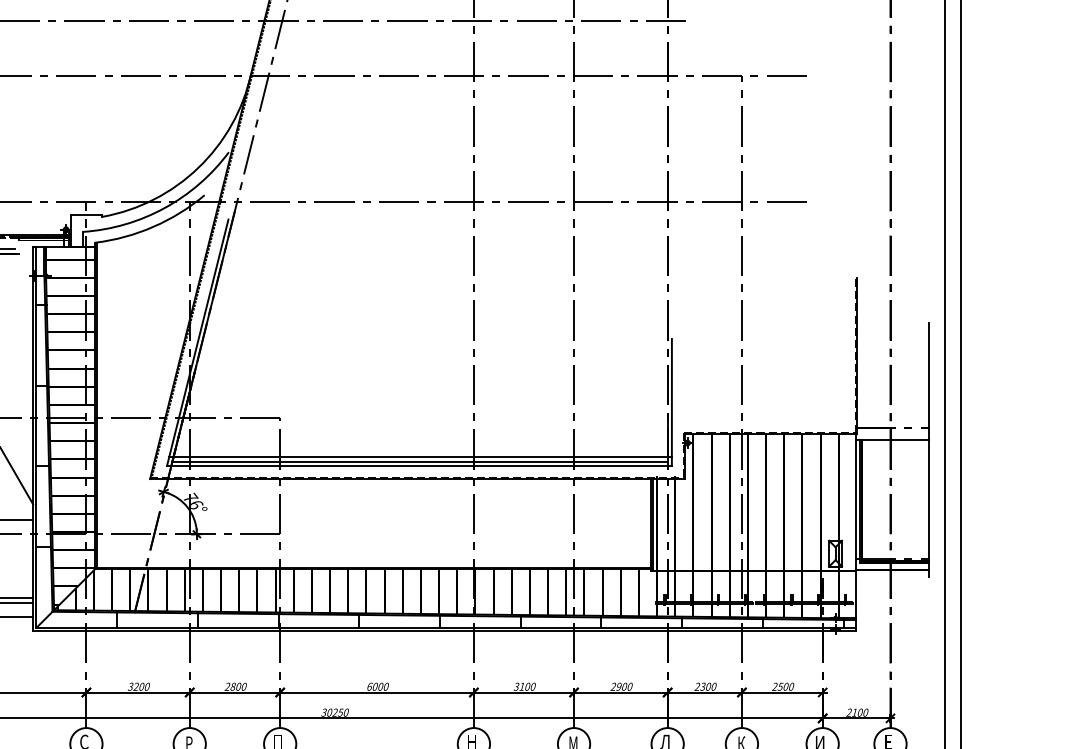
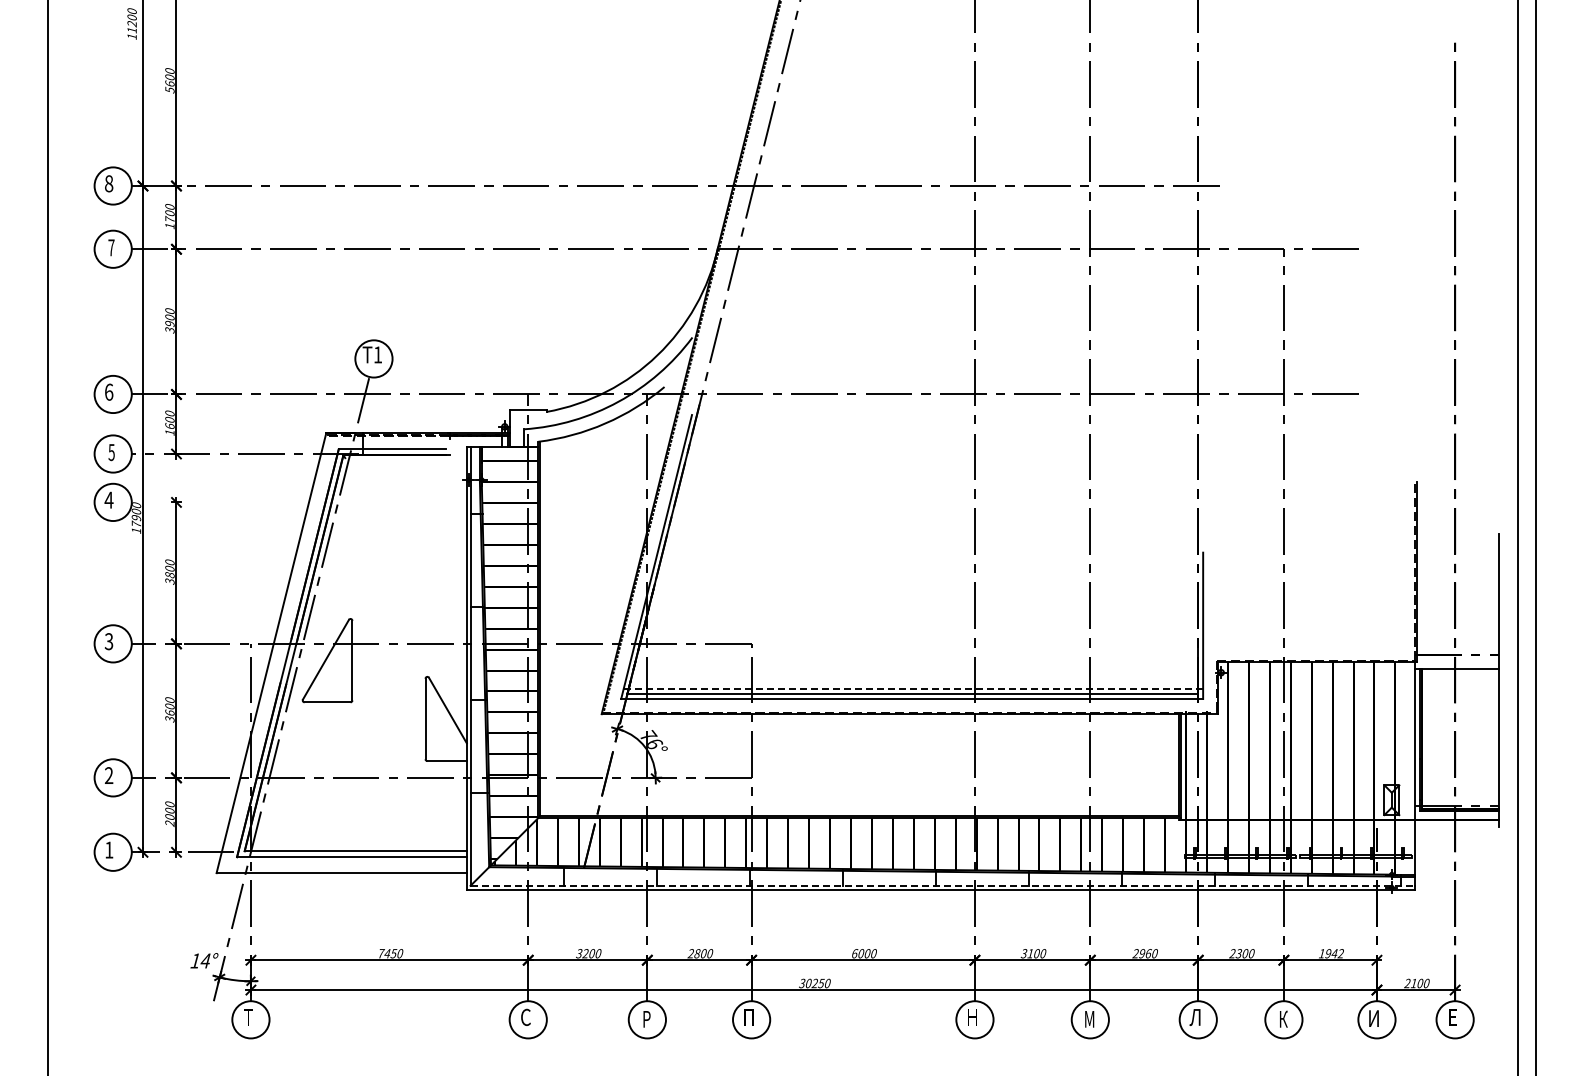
line: (420, 456) -> (913, 688), solid -> dashed
line: (446, 627) -> (943, 885), solid -> dashed
text: (624, 686) -> (1148, 953), 2900 -> 2960
text: (783, 686) -> (1331, 953), 2500 -> 1942

